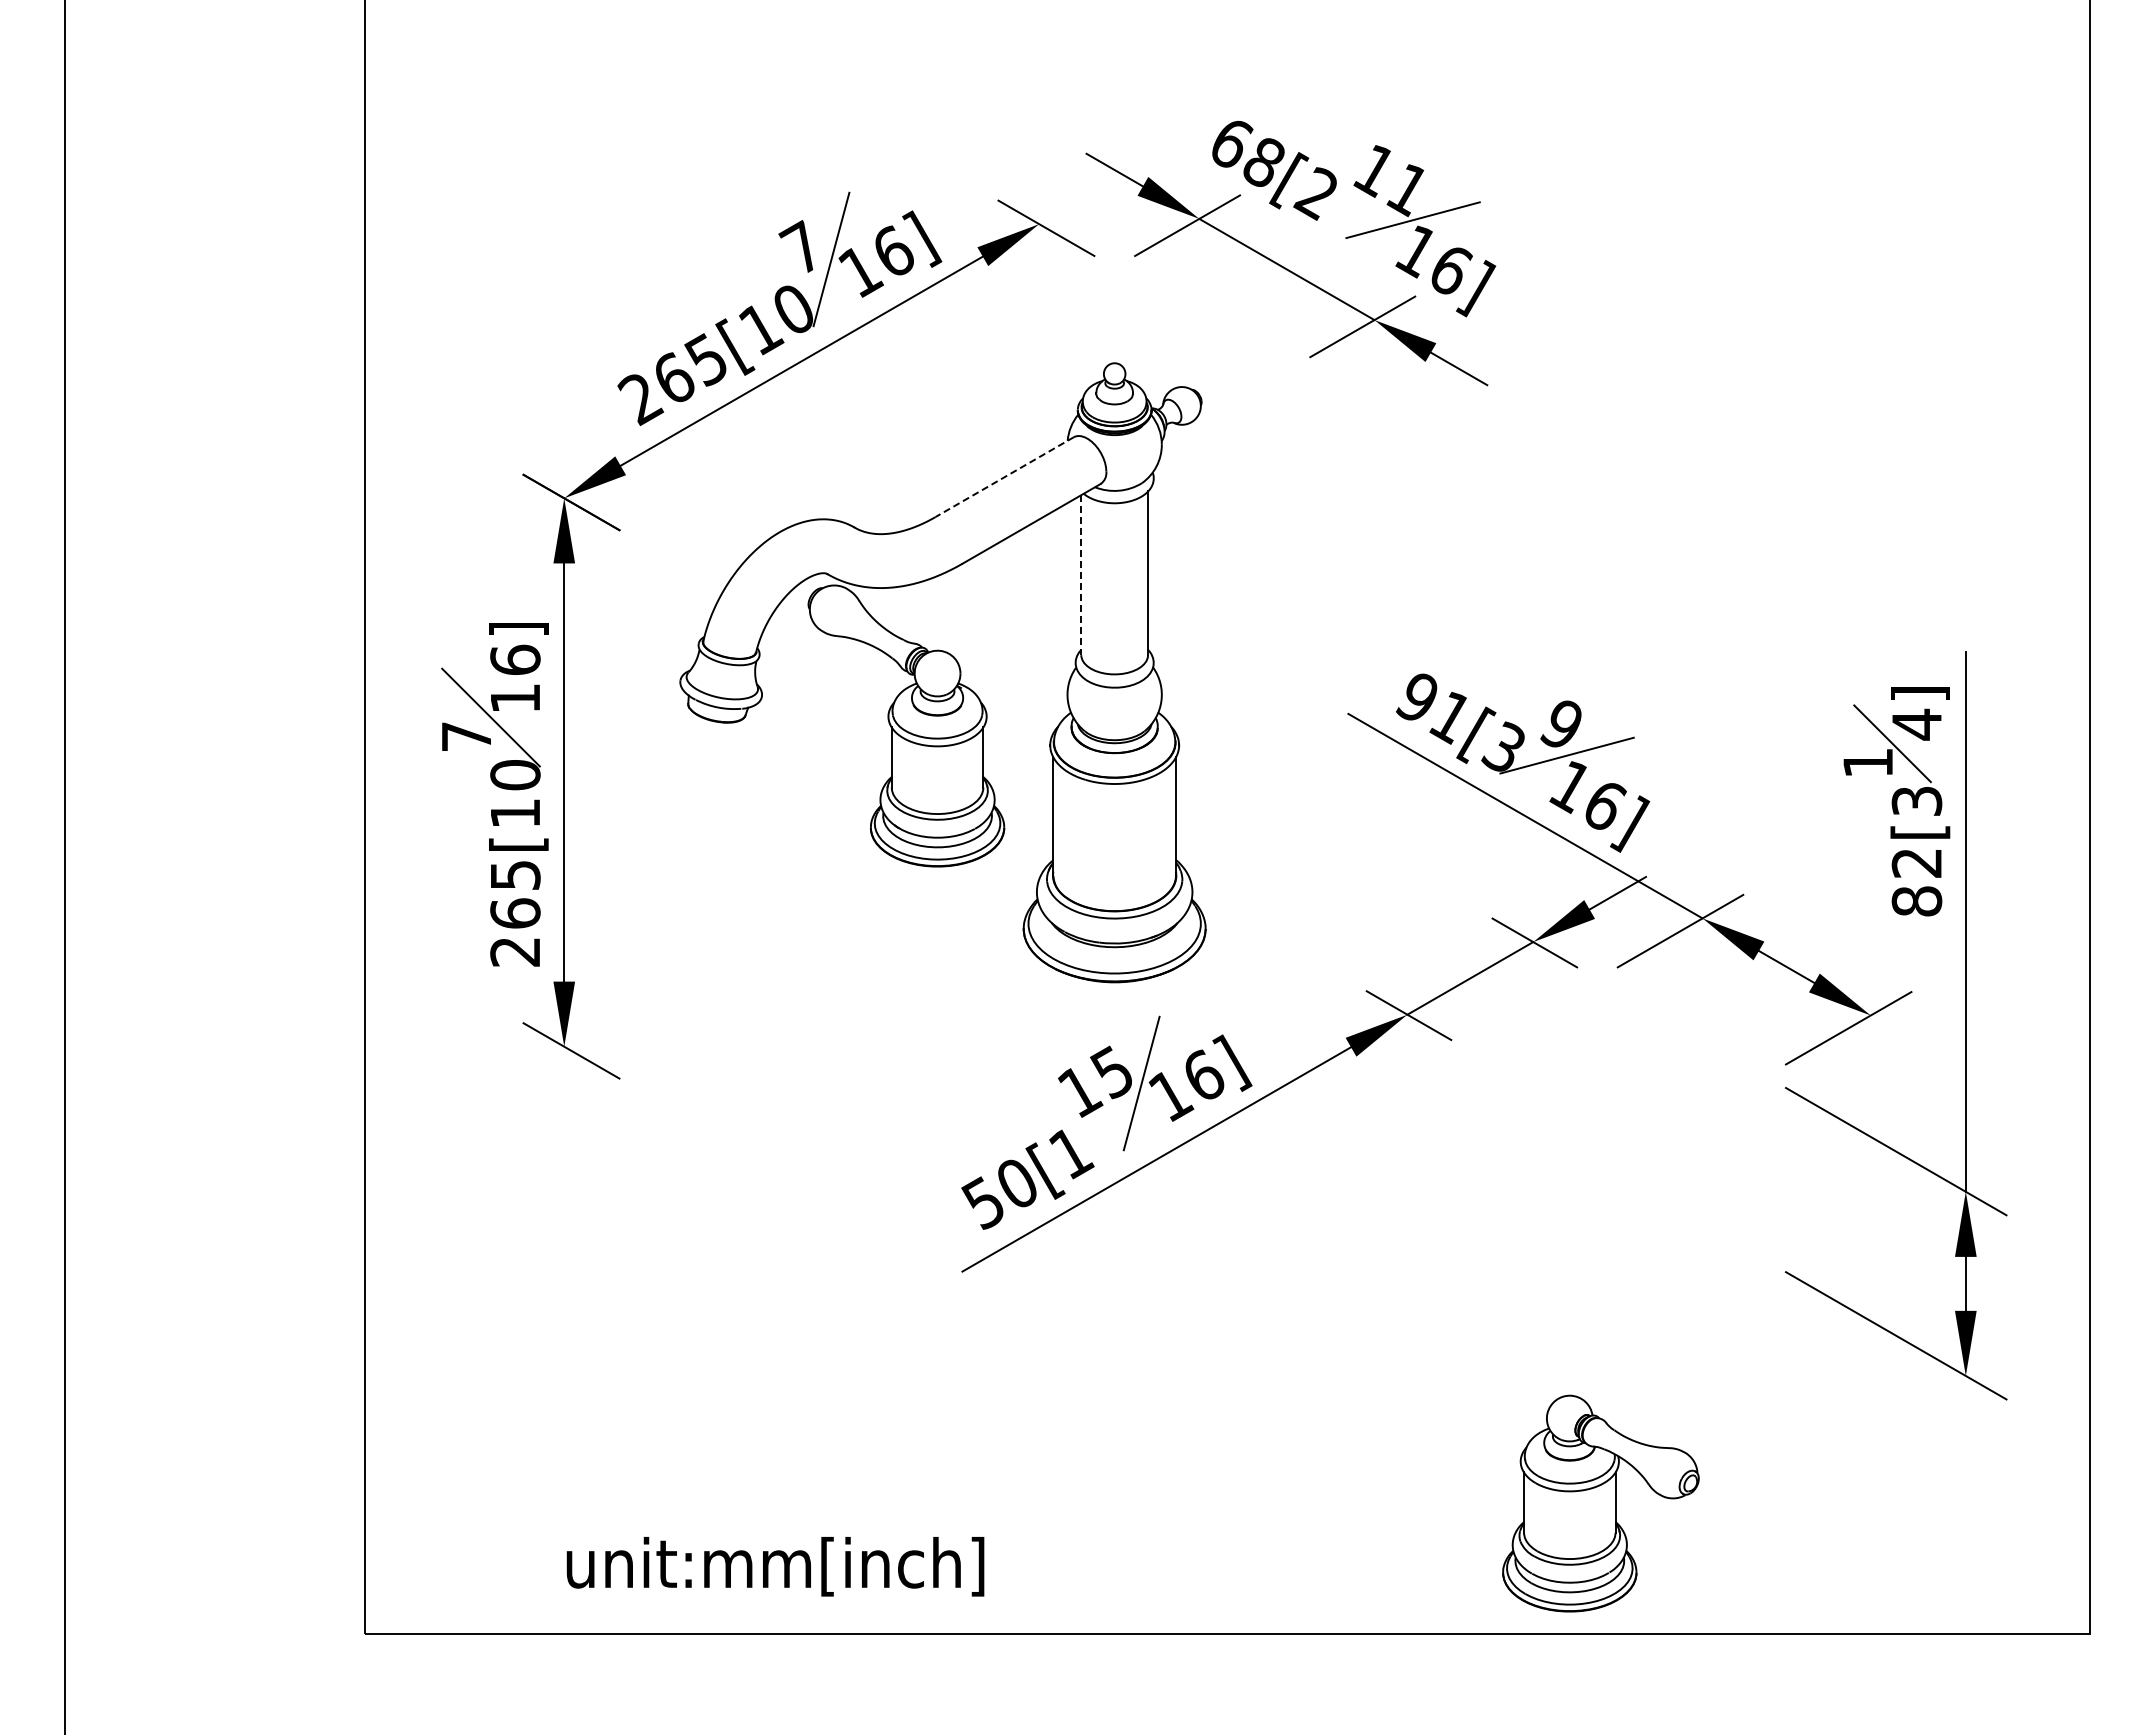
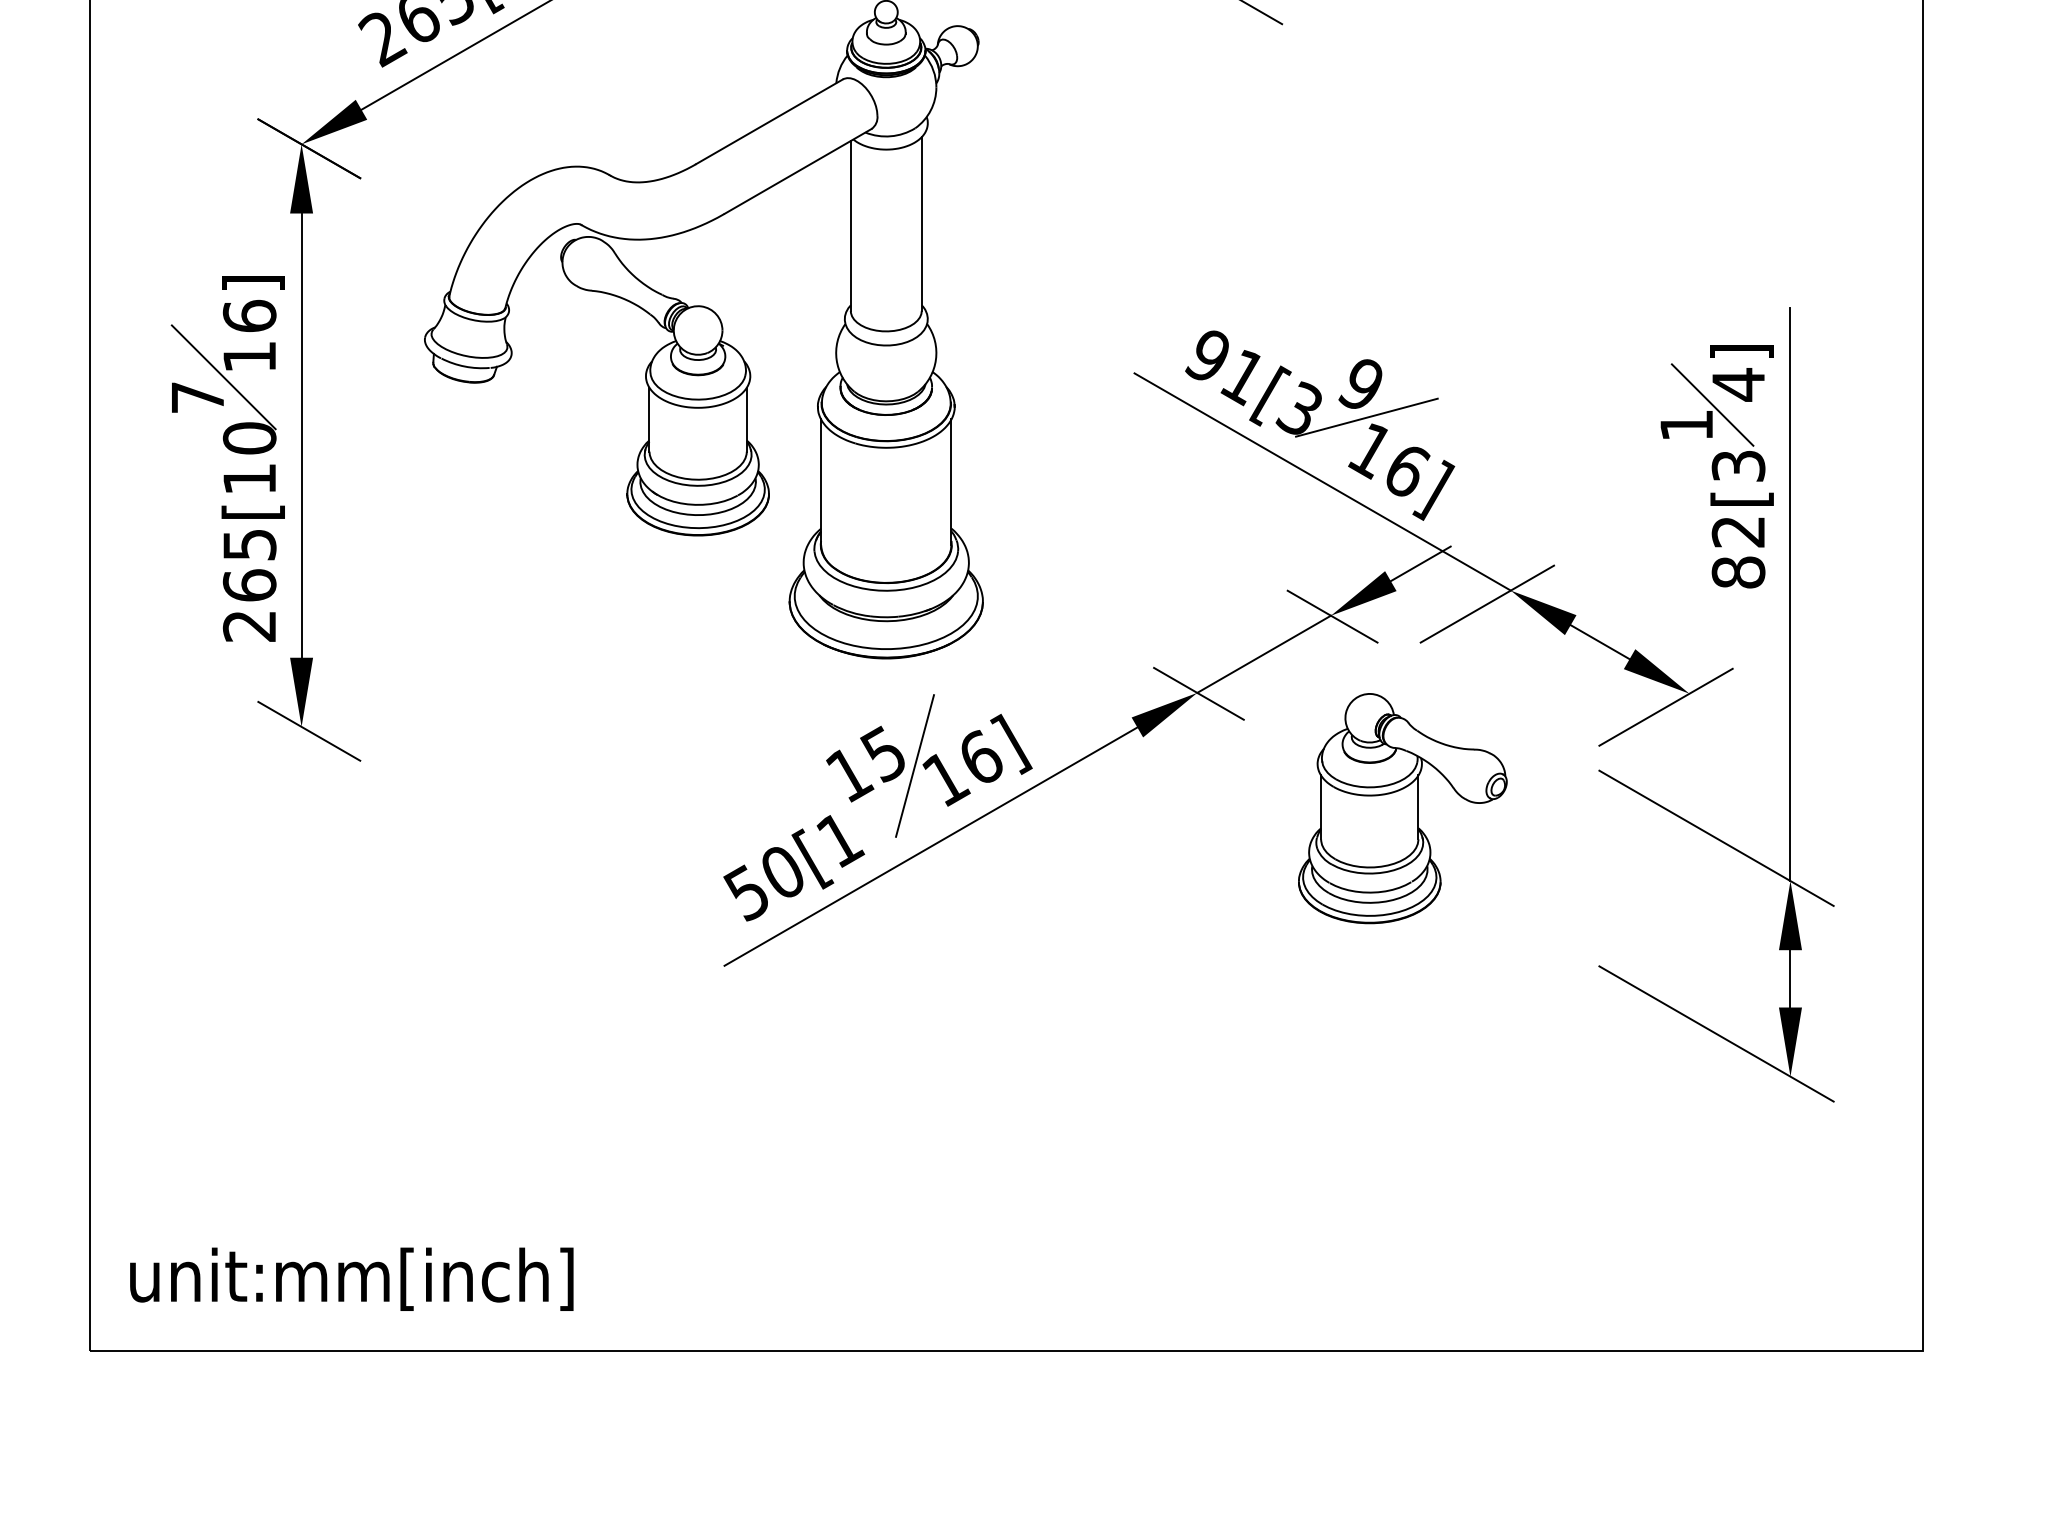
line: (1004, 477) -> (769, 122), dashed -> solid
line: (1081, 575) -> (851, 226), dashed -> solid
part: (1600, 1503) -> (1402, 808), moved
text: (775, 1566) -> (351, 1279), moved

